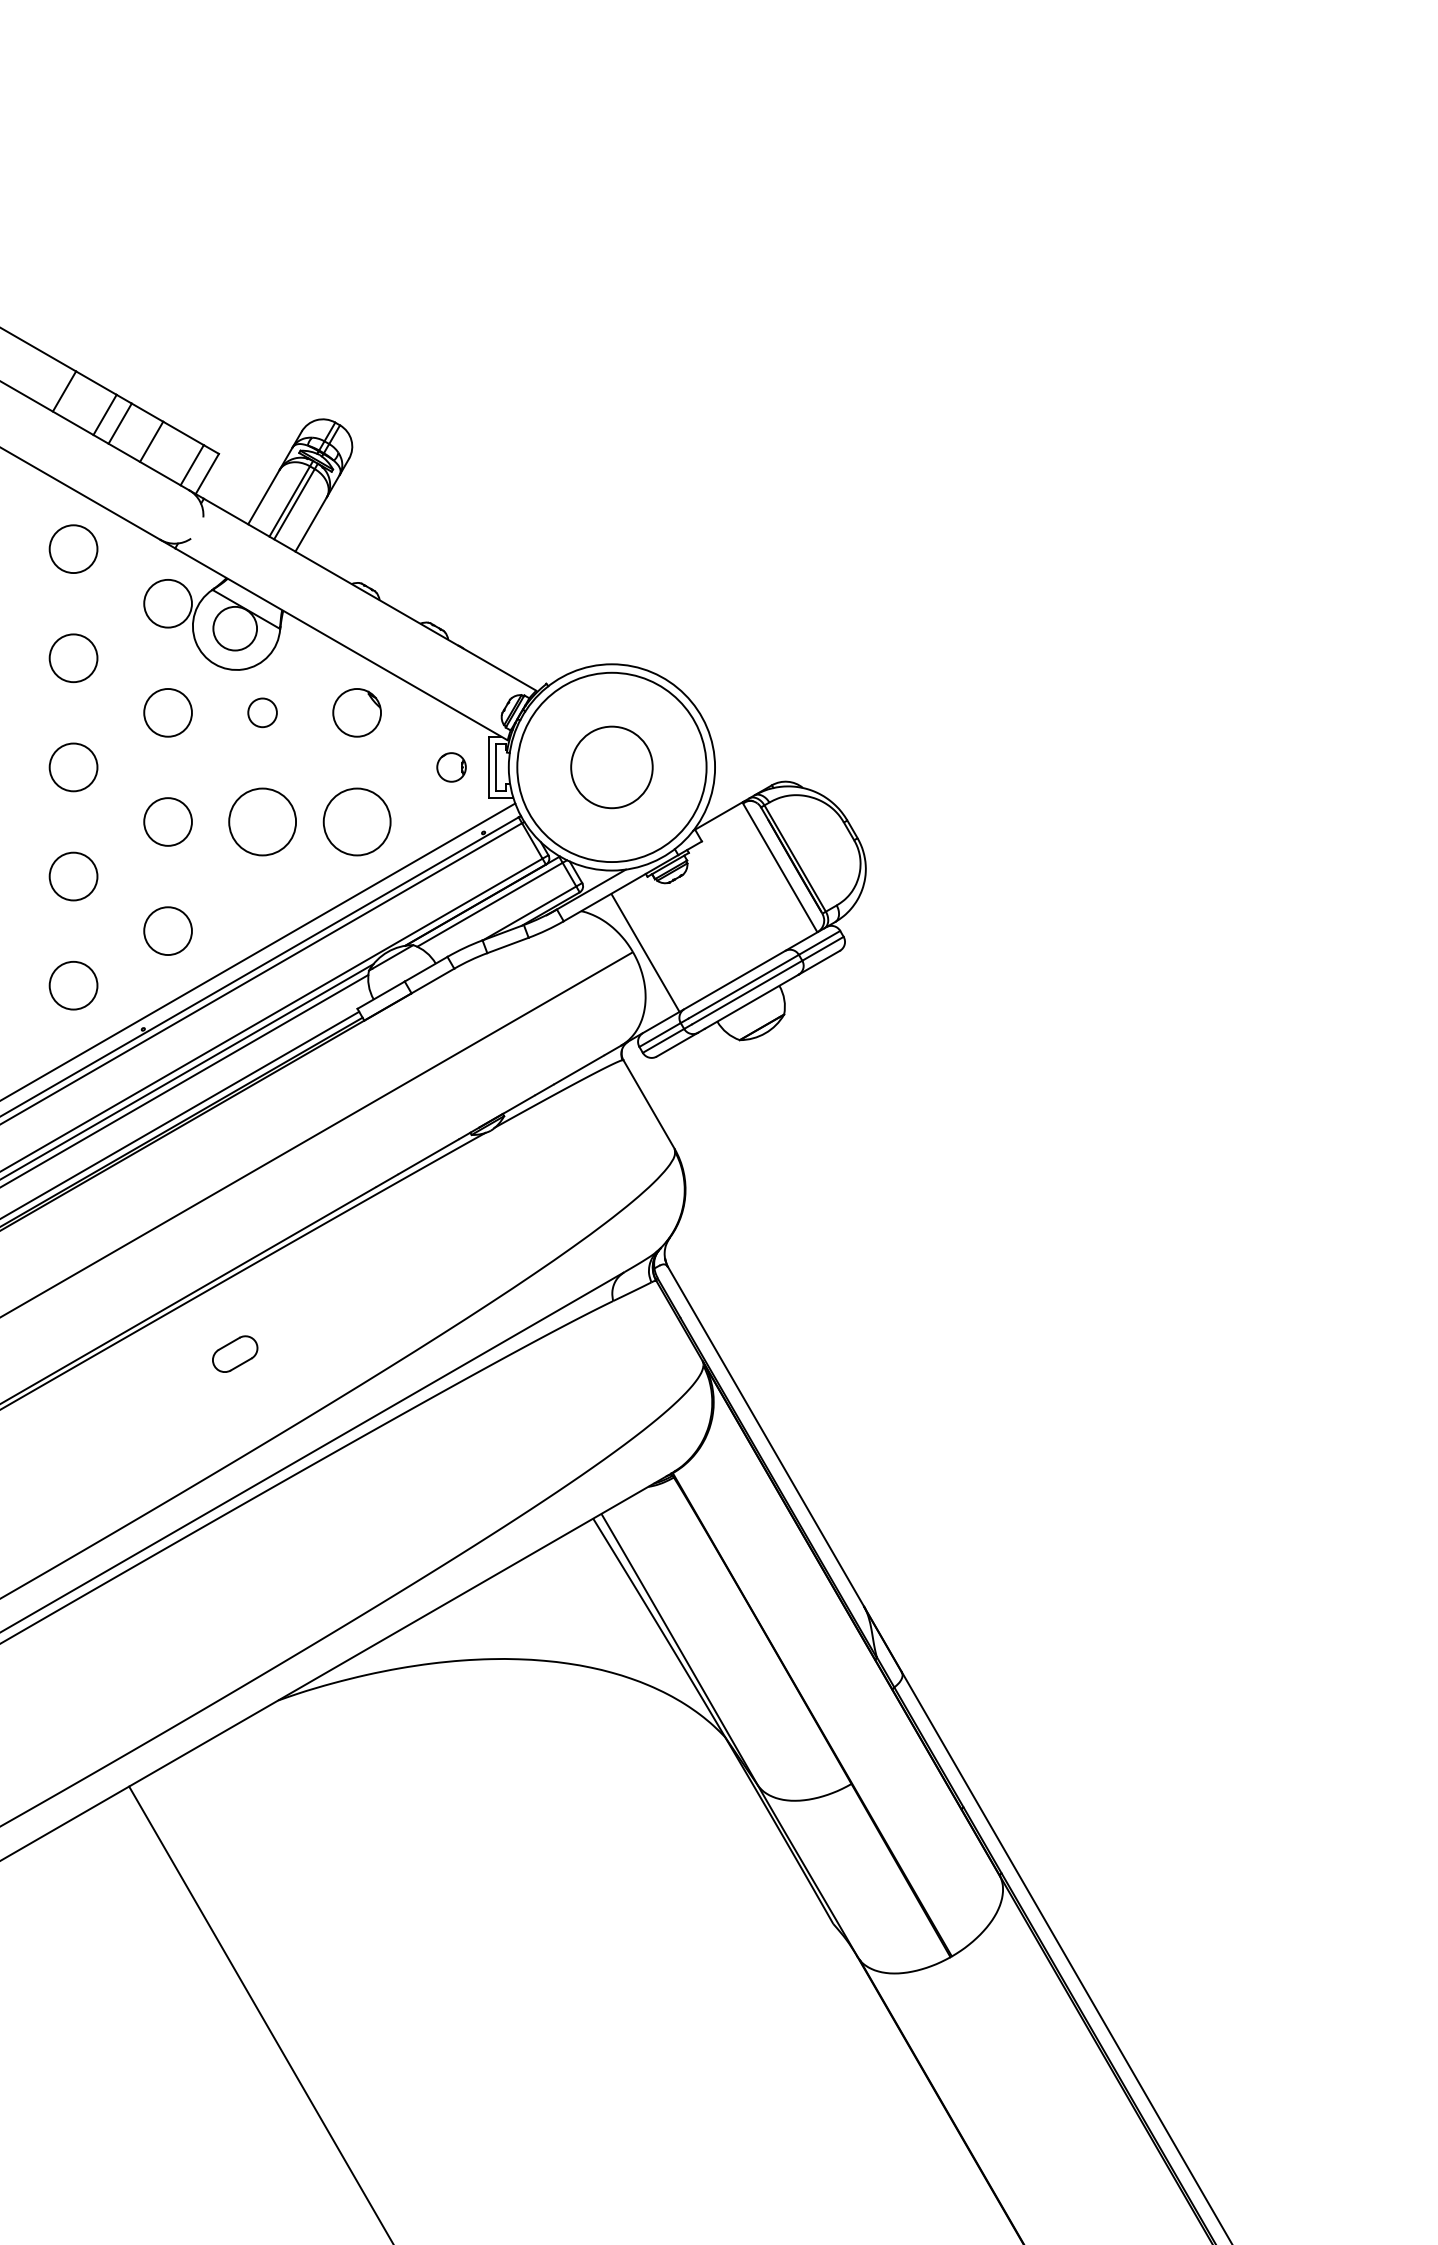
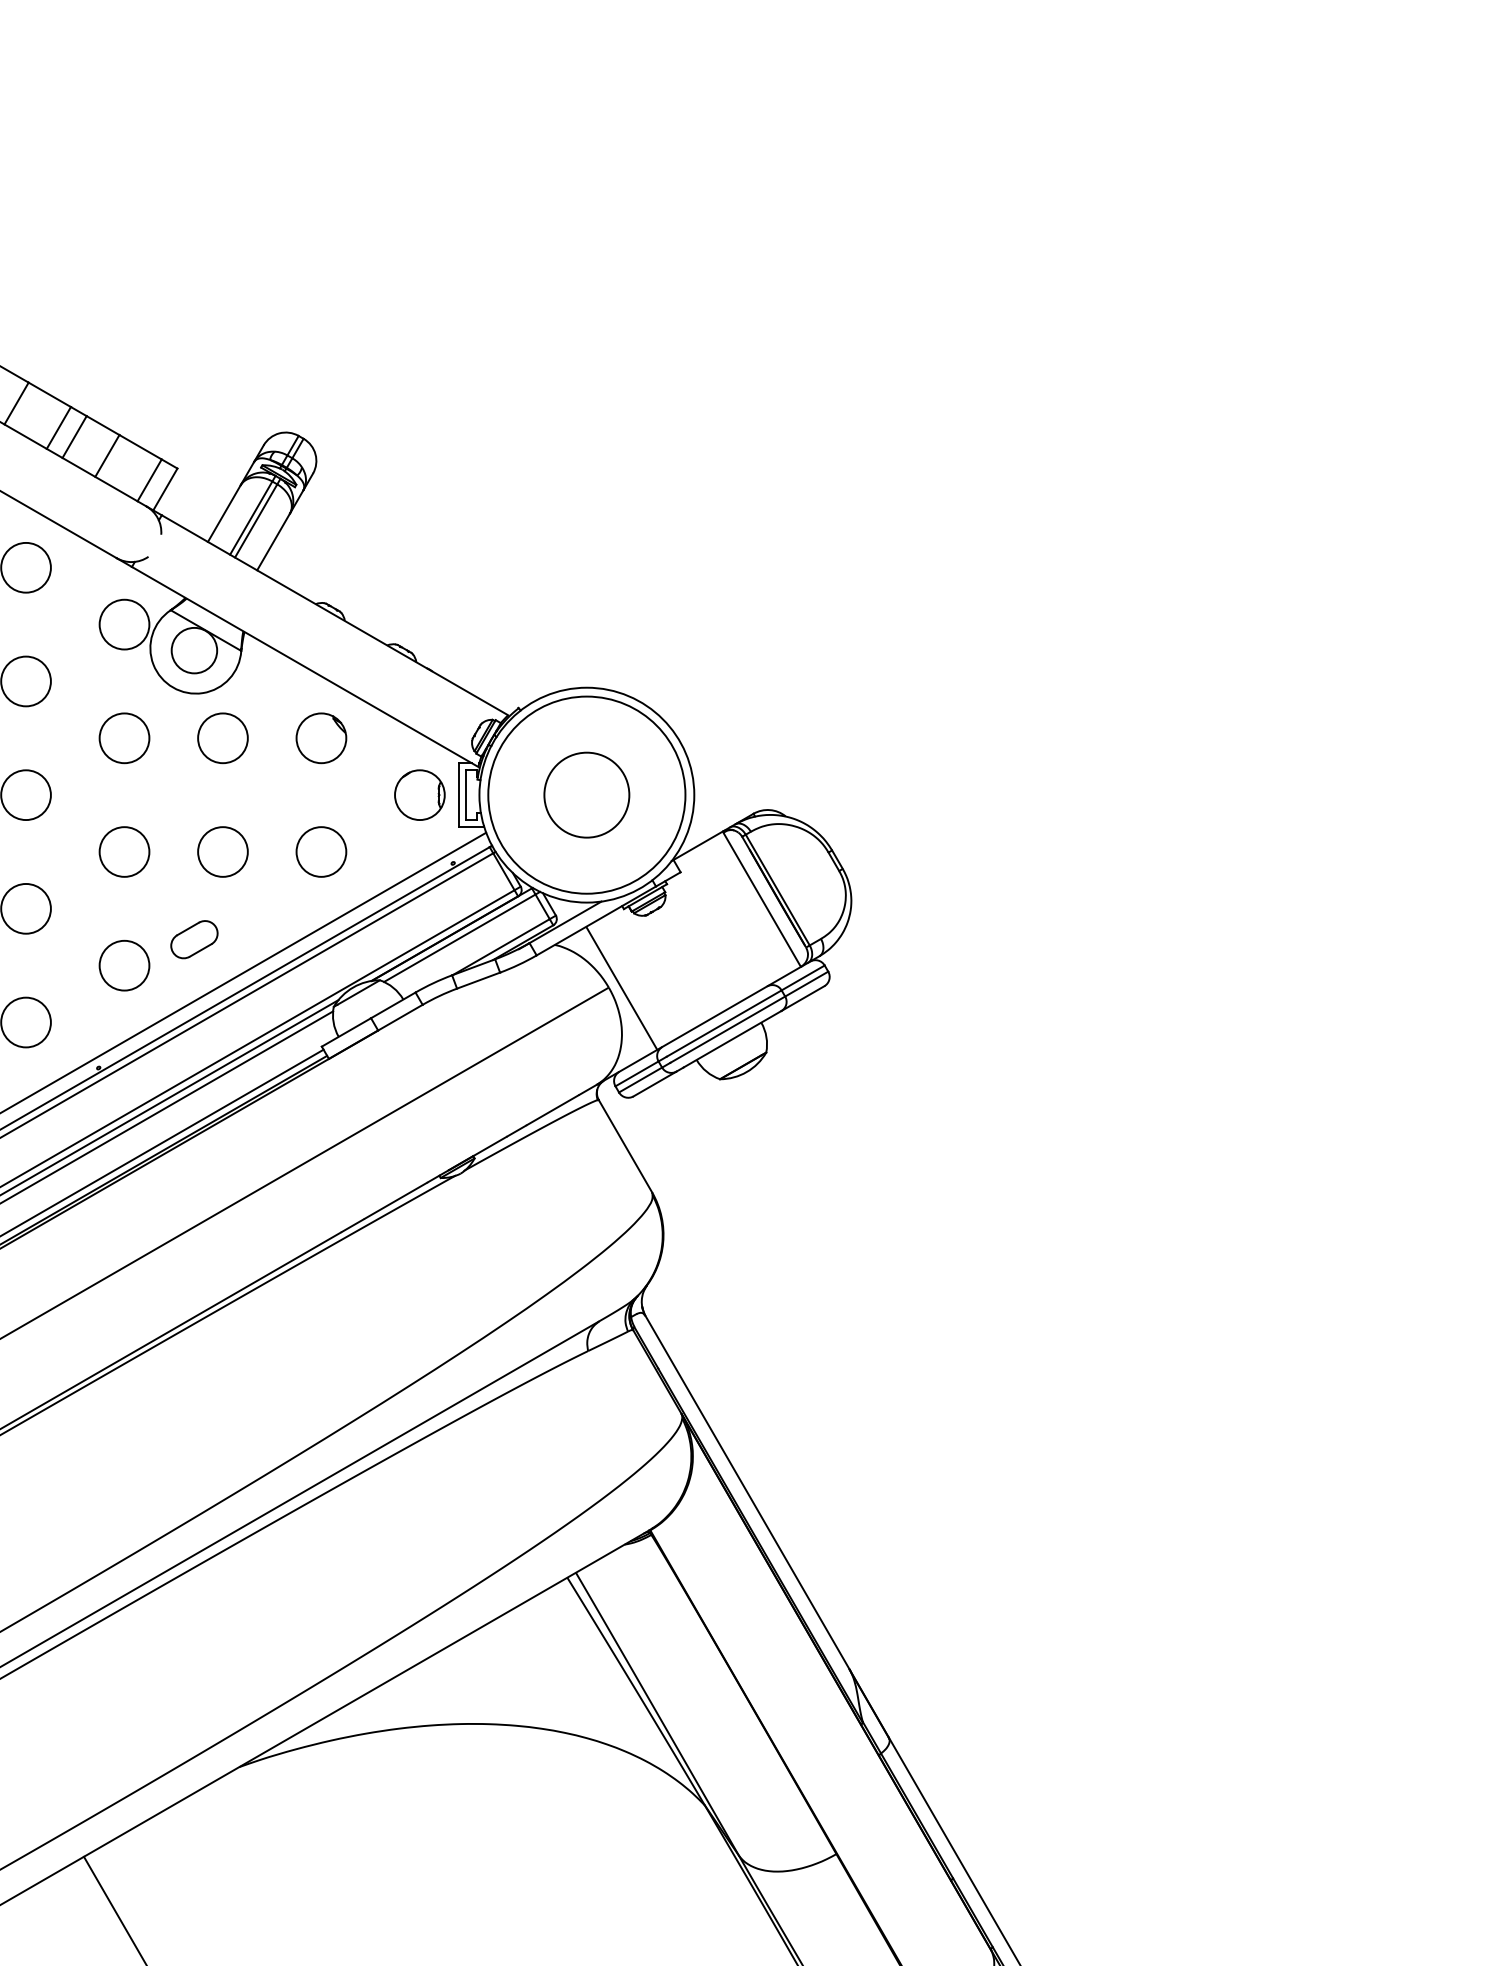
circle: (262, 712) -> (222, 737), size x1.67
part: (451, 767) -> (419, 795), size x1.67
circle: (262, 821) -> (222, 851), size x0.71
circle: (356, 821) -> (320, 851), size x0.71
part: (235, 1353) -> (194, 938), moved

